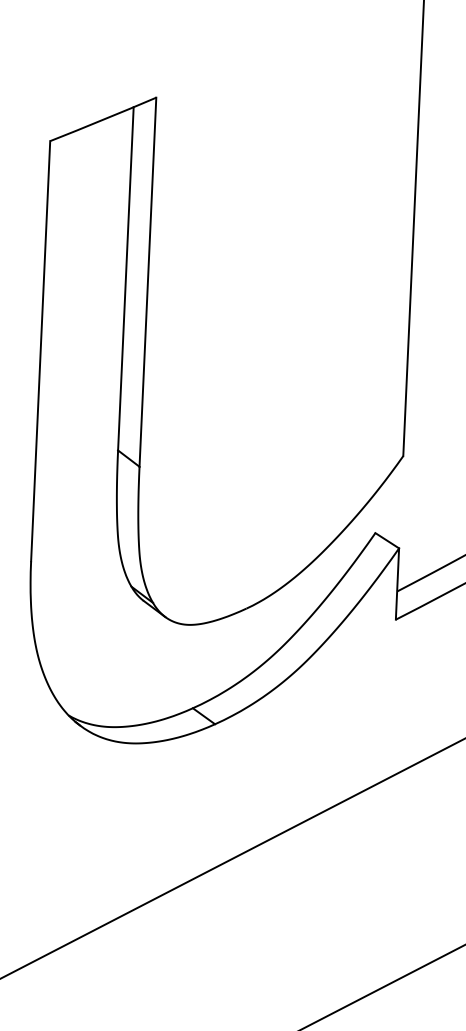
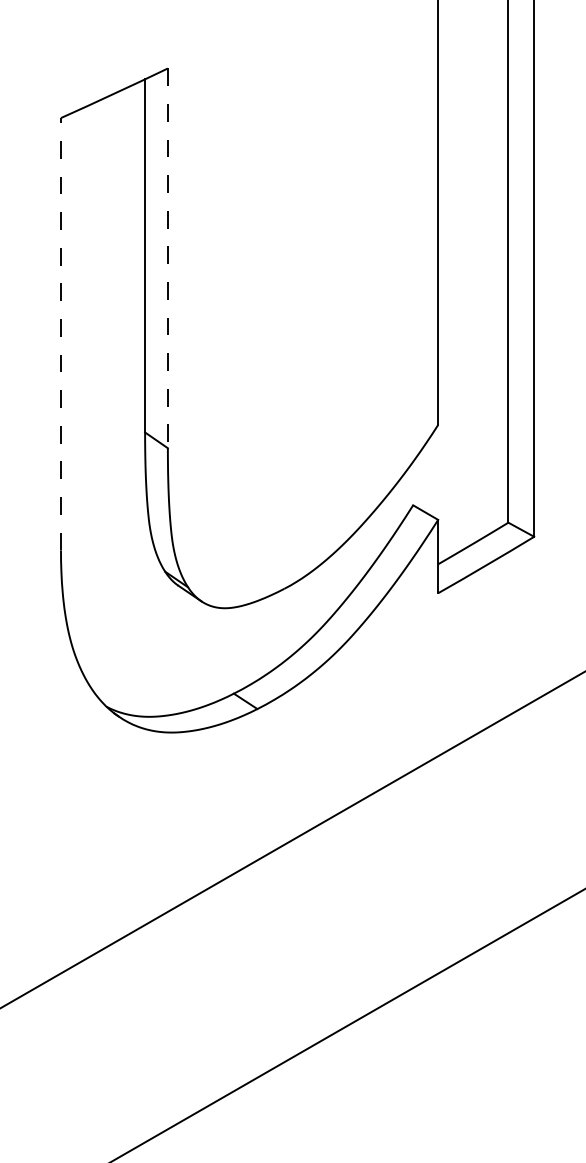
line: (147, 282) -> (167, 258), solid -> dashed
line: (40, 350) -> (60, 333), solid -> dashed

